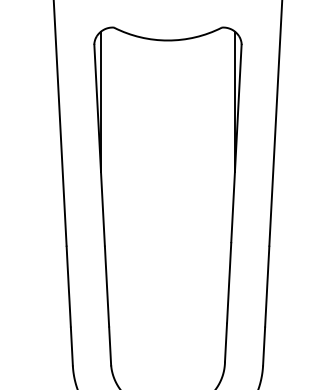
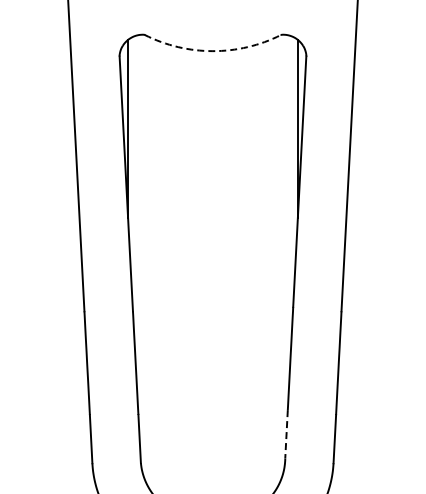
arc: (167, 40) -> (212, 51), solid -> dashed
line: (225, 342) -> (286, 434), solid -> dashed

